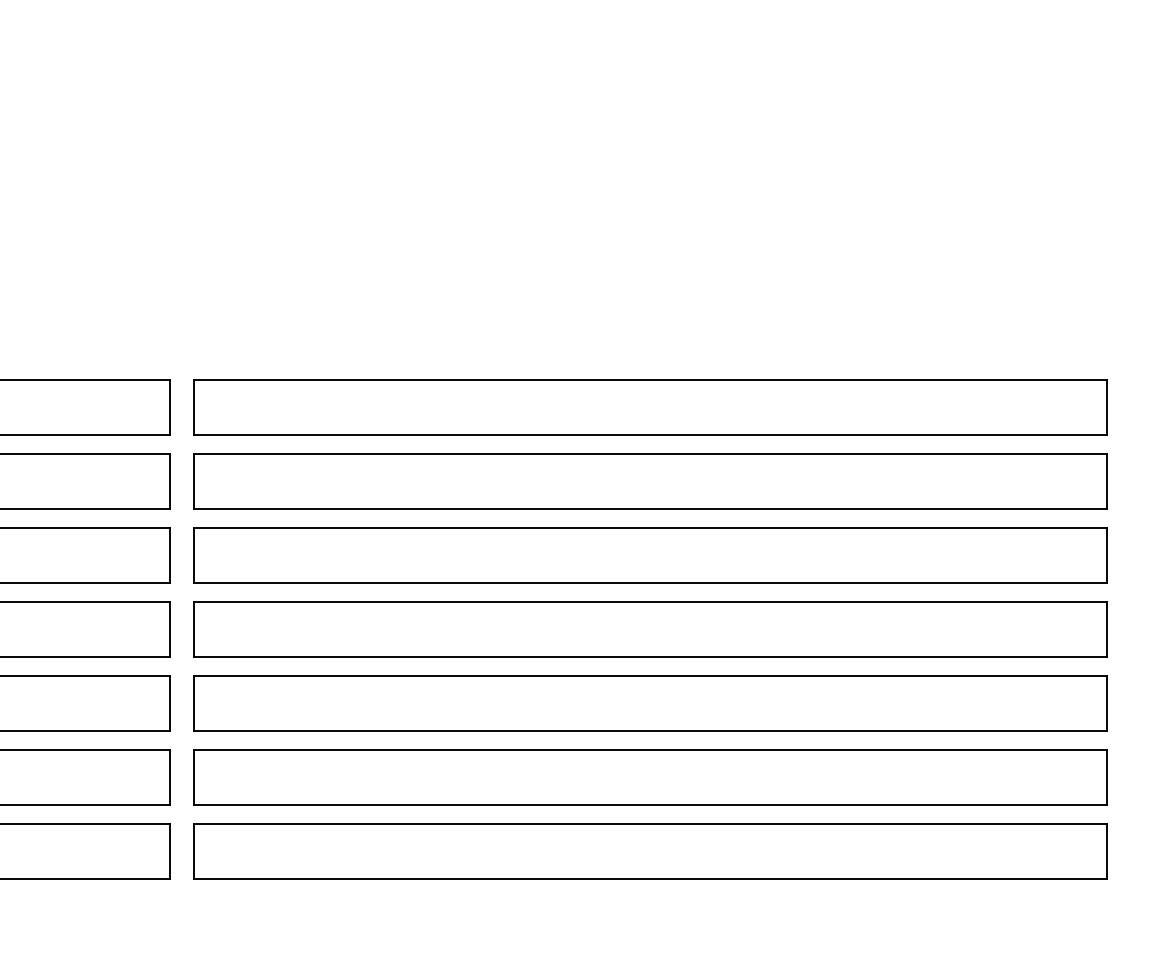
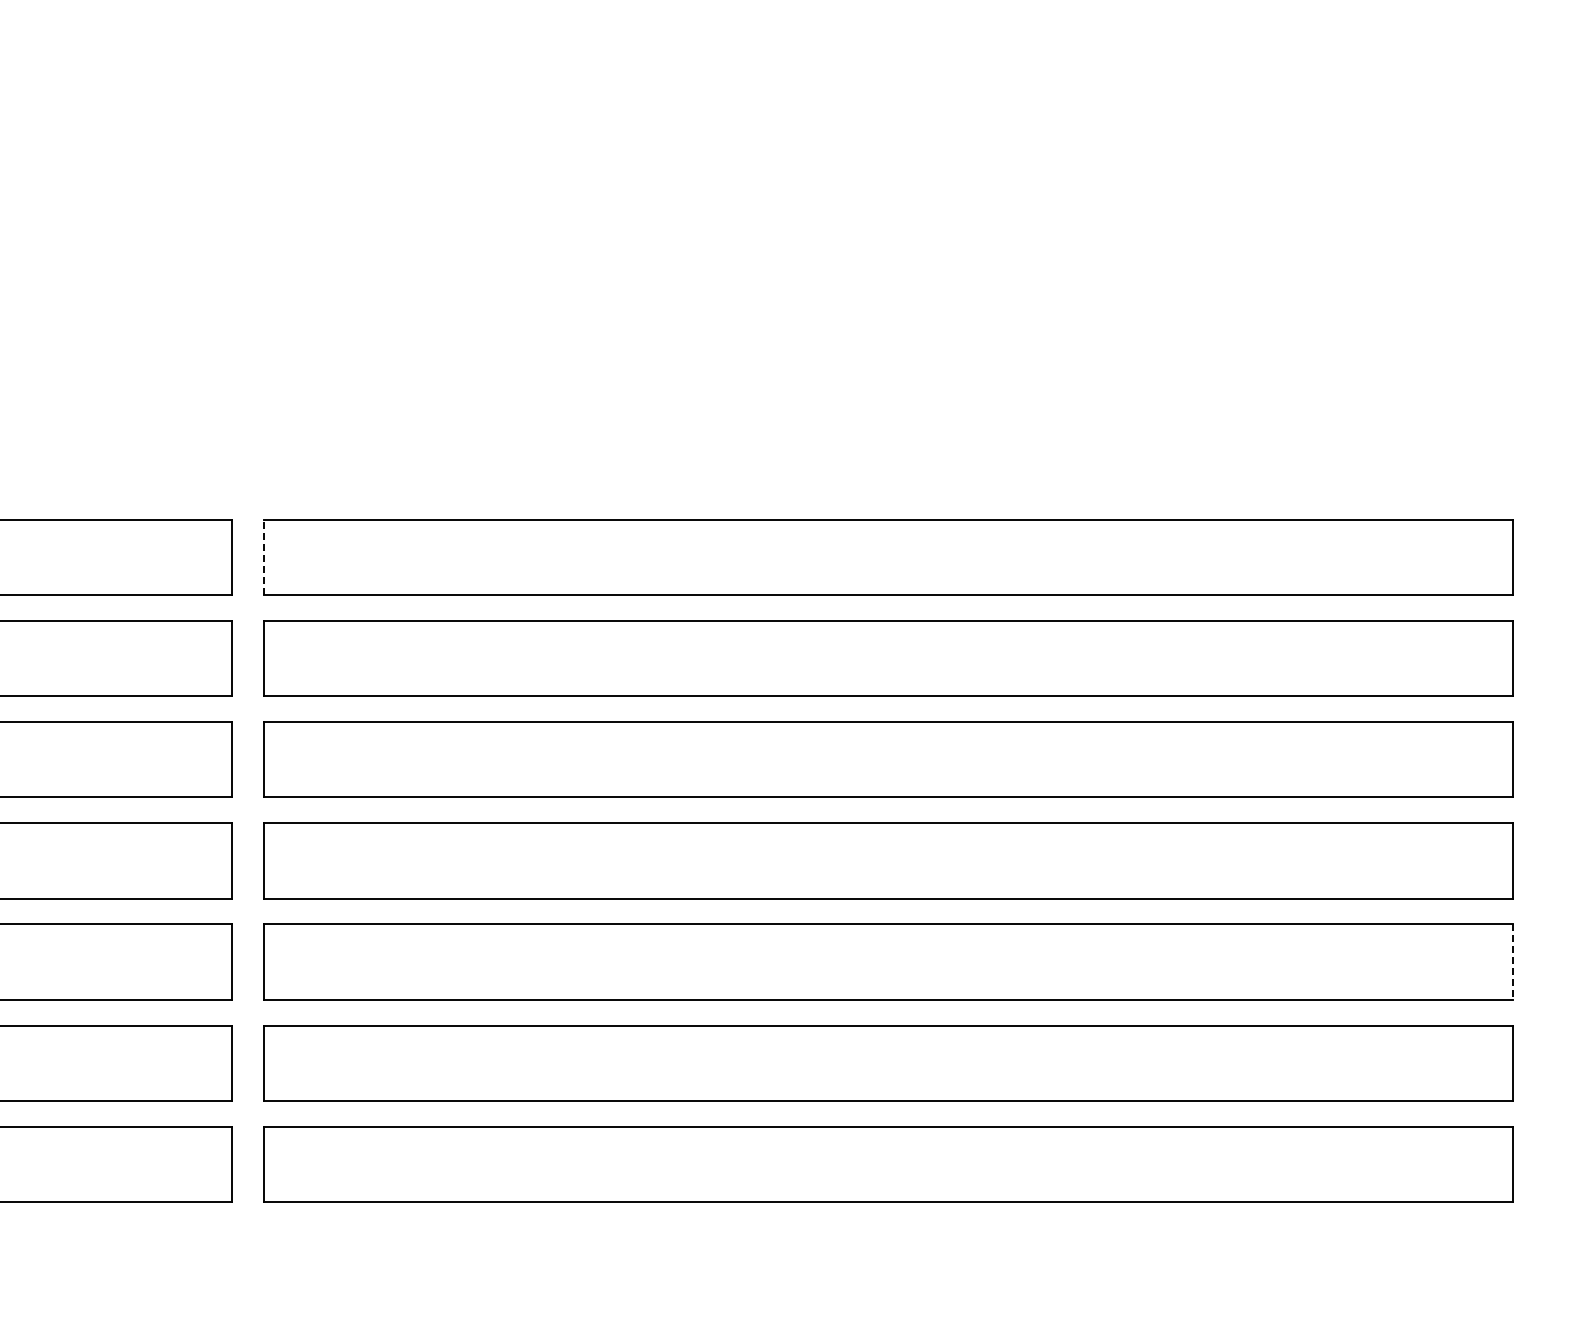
line: (193, 407) -> (264, 557), solid -> dashed
line: (1107, 703) -> (1513, 962), solid -> dashed

